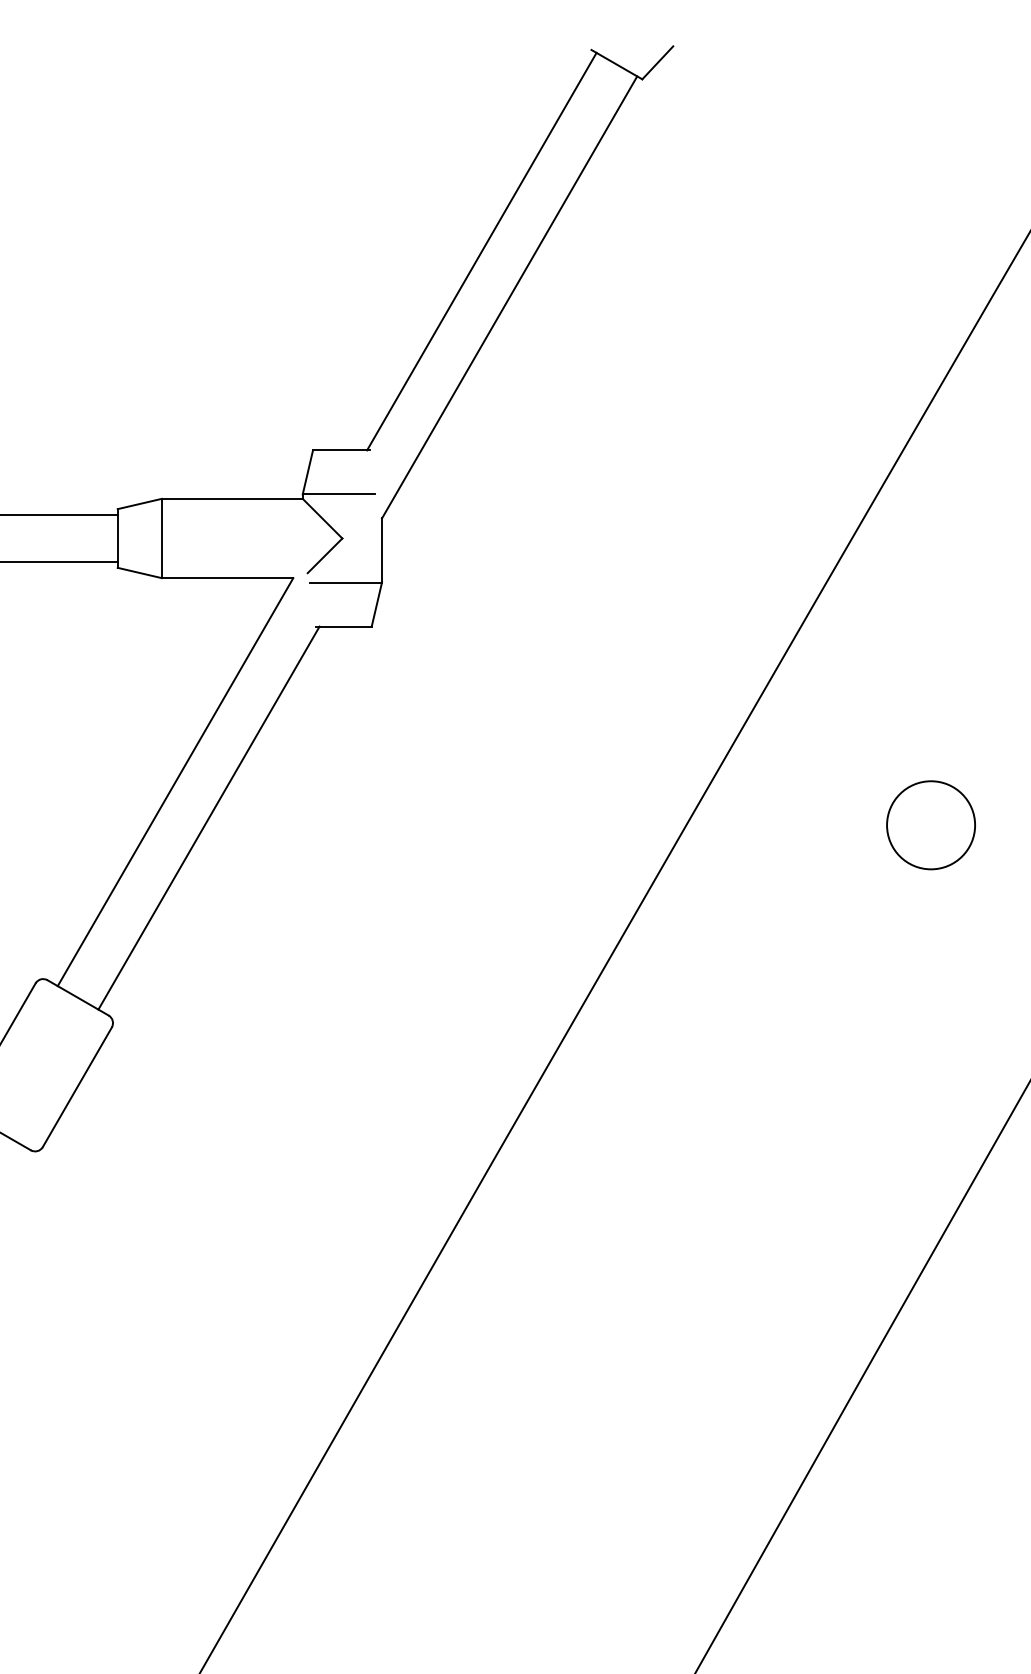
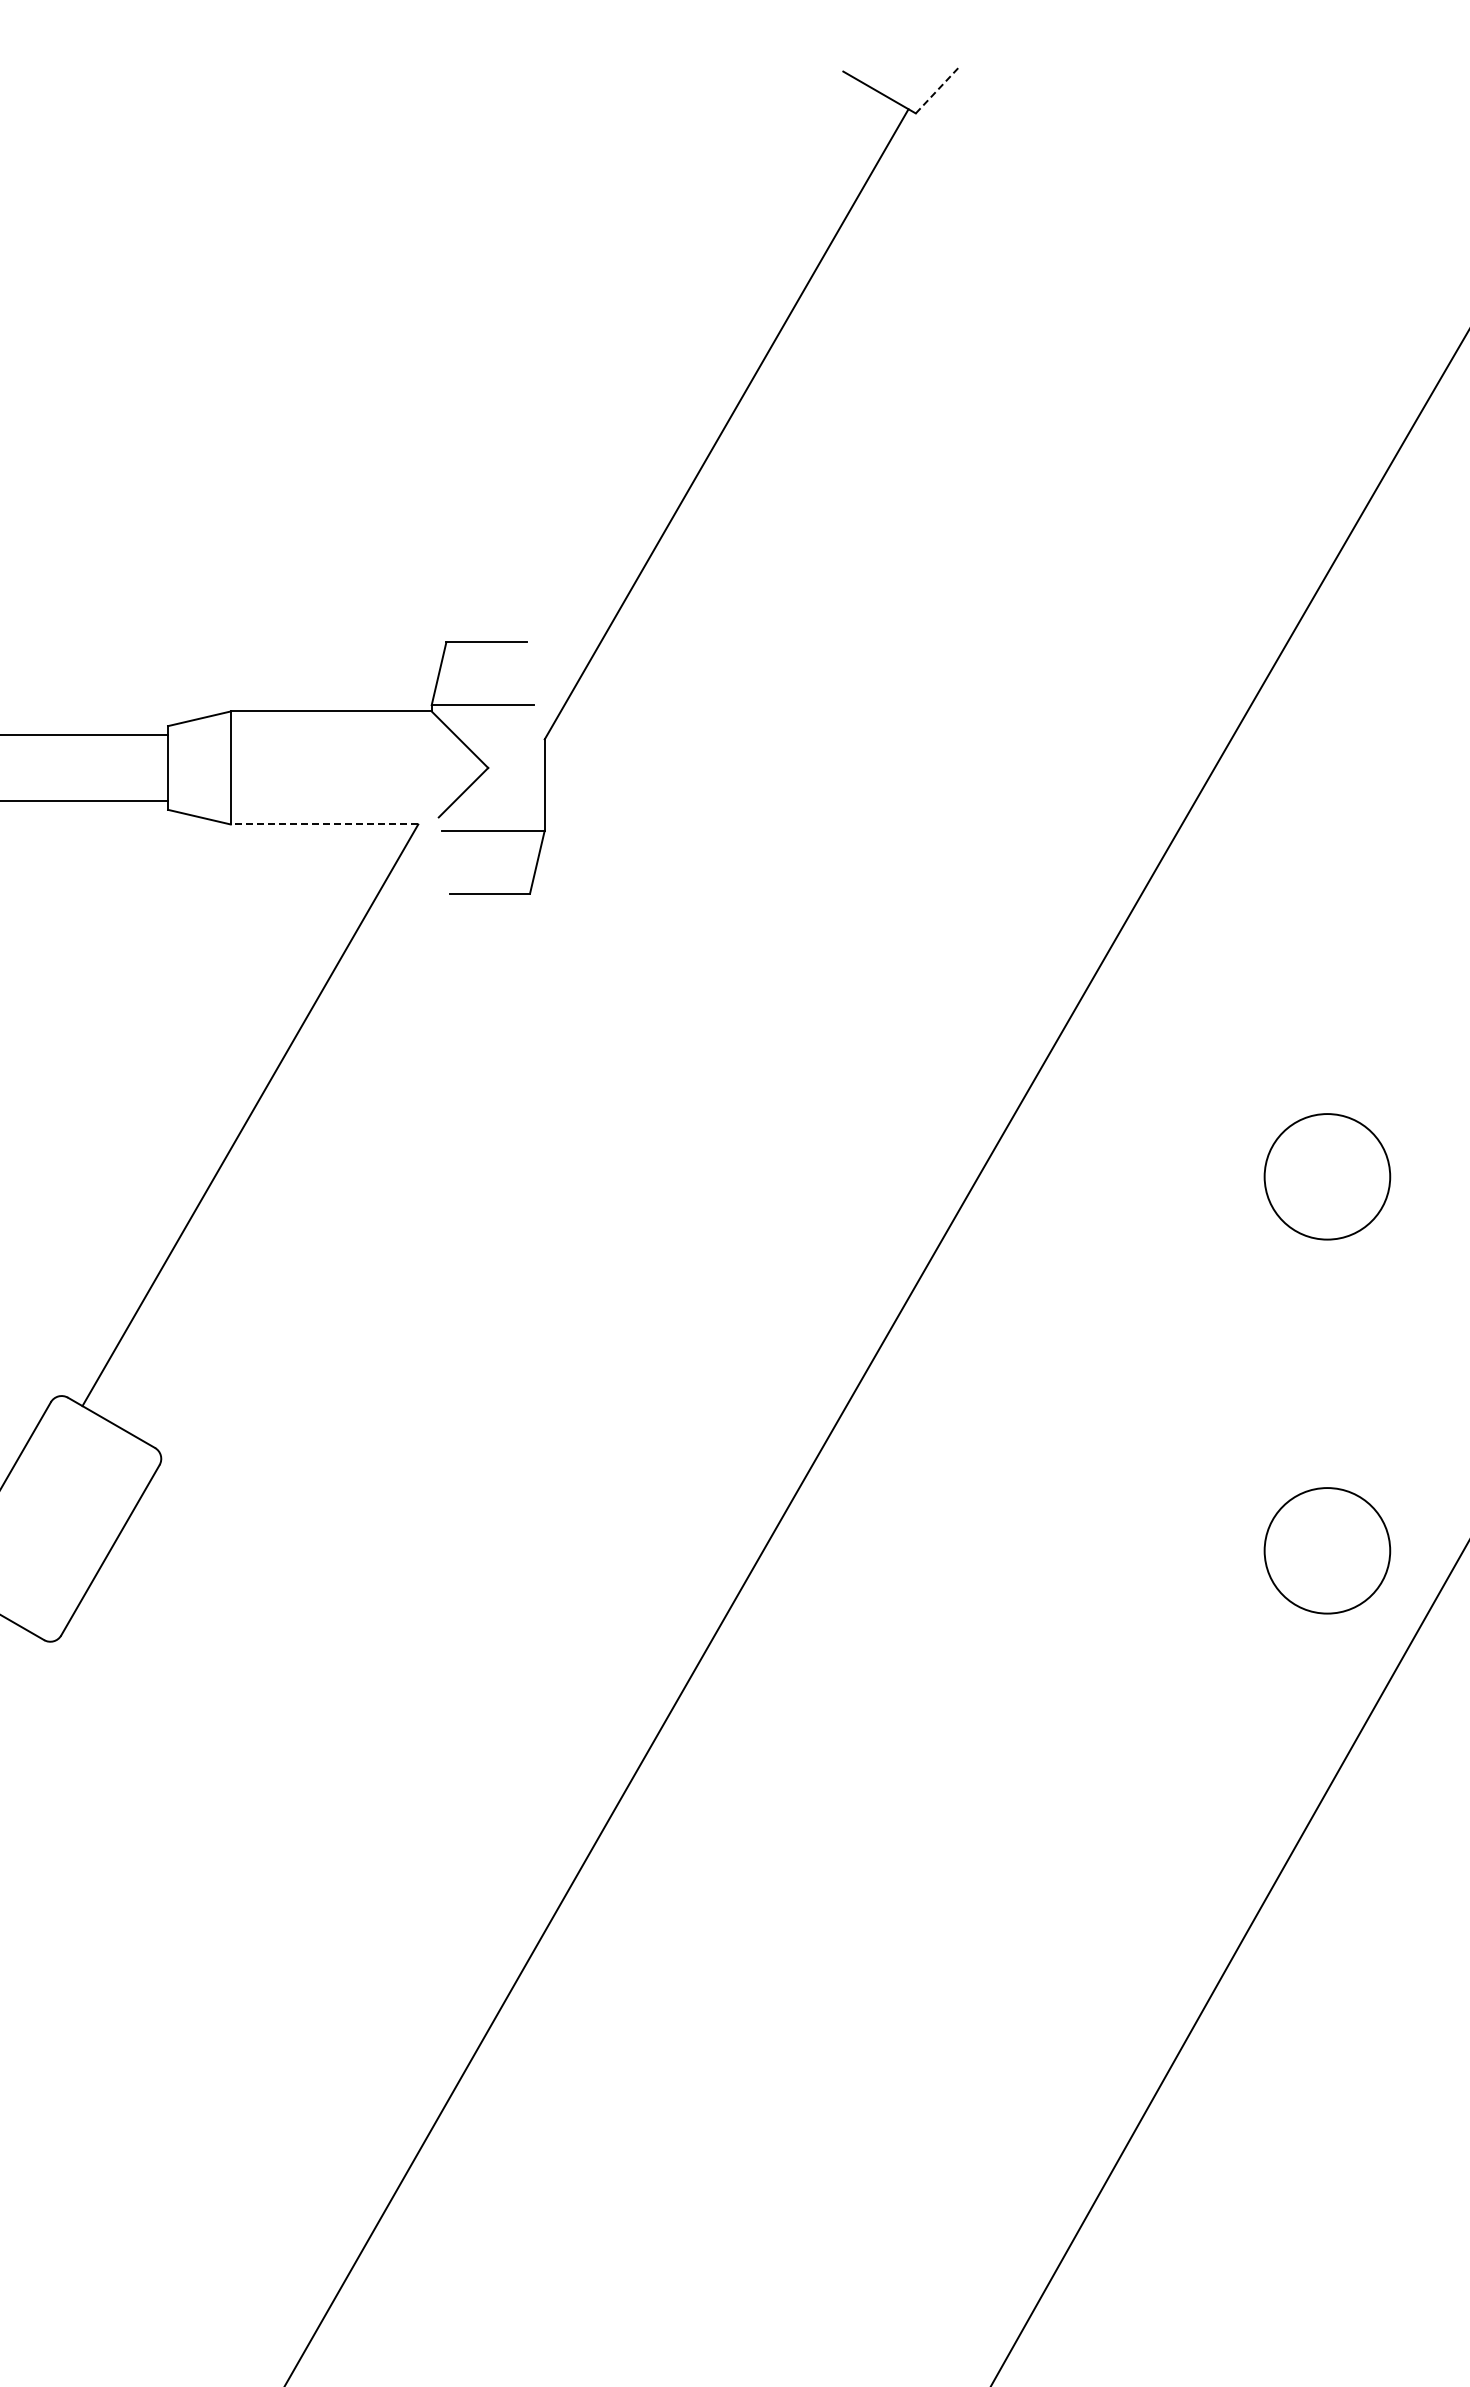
line: (658, 62) -> (938, 89), solid -> dashed
line: (481, 251) -> (686, 358), removed
line: (227, 578) -> (324, 824), solid -> dashed
line: (208, 818) -> (297, 1166), removed
circle: (931, 1087) -> (1327, 1550), added

